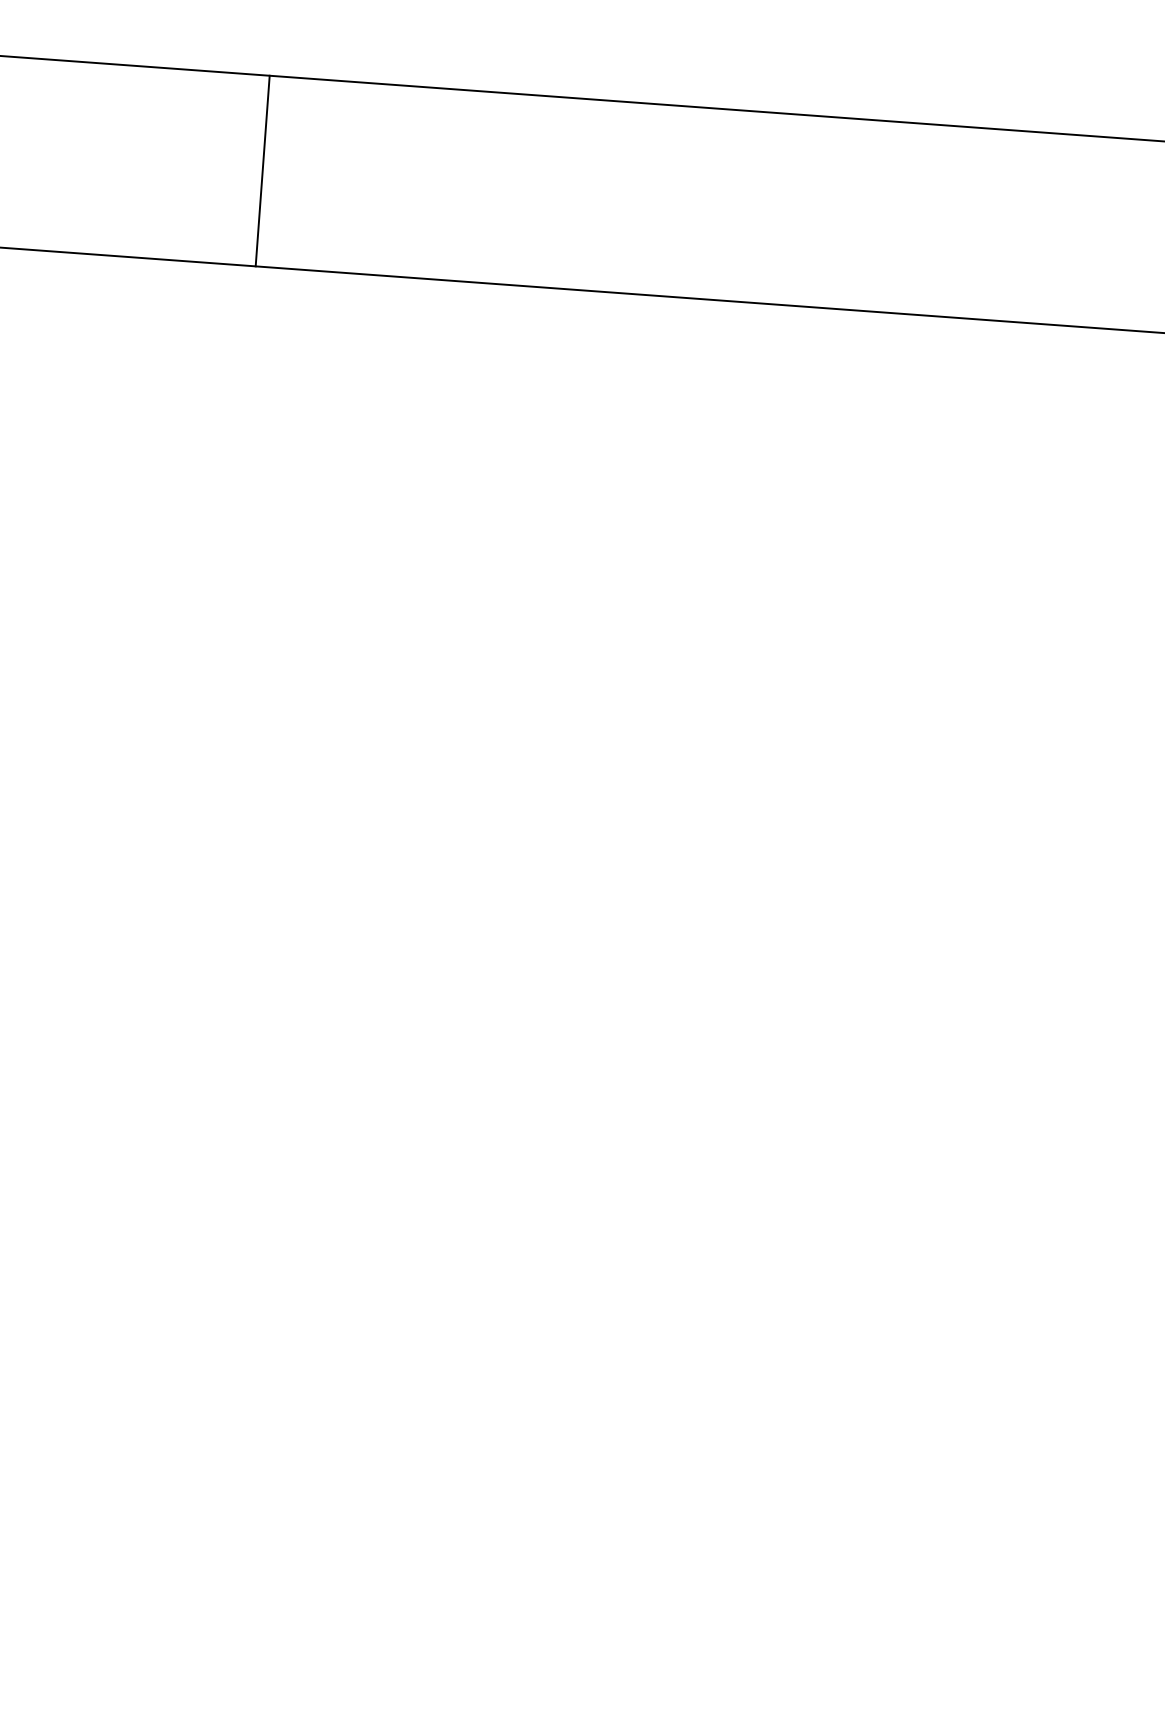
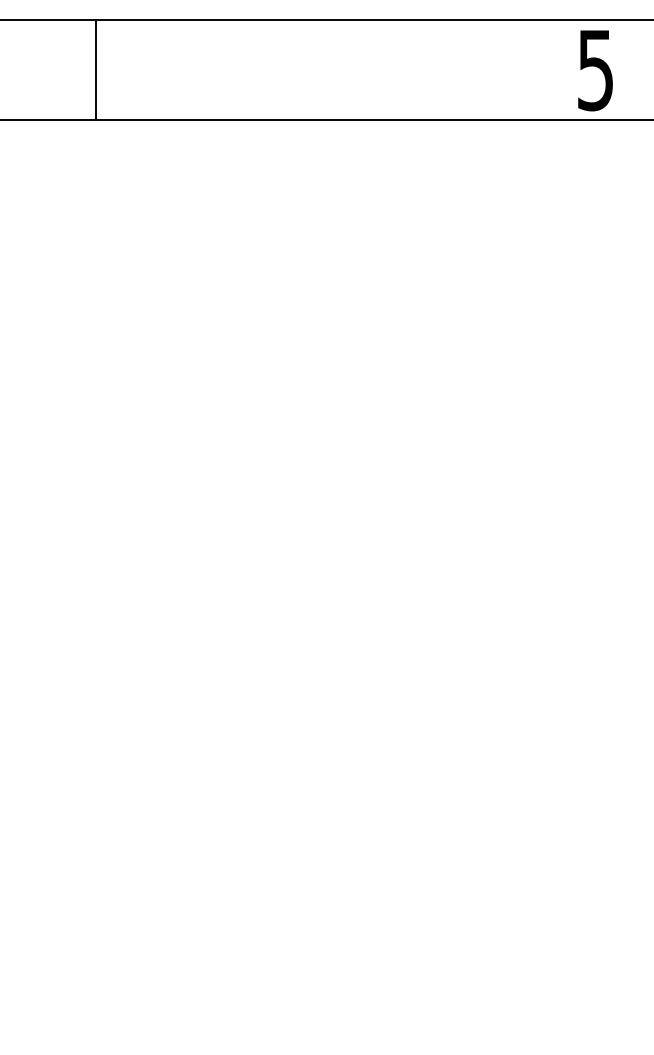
line: (263, 170) -> (96, 69), moved

